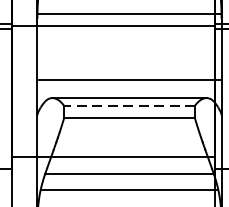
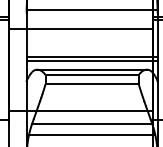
line: (113, 26) -> (80, 29), moved
line: (128, 86) -> (91, 61), added
line: (129, 106) -> (92, 75), dashed -> solid

